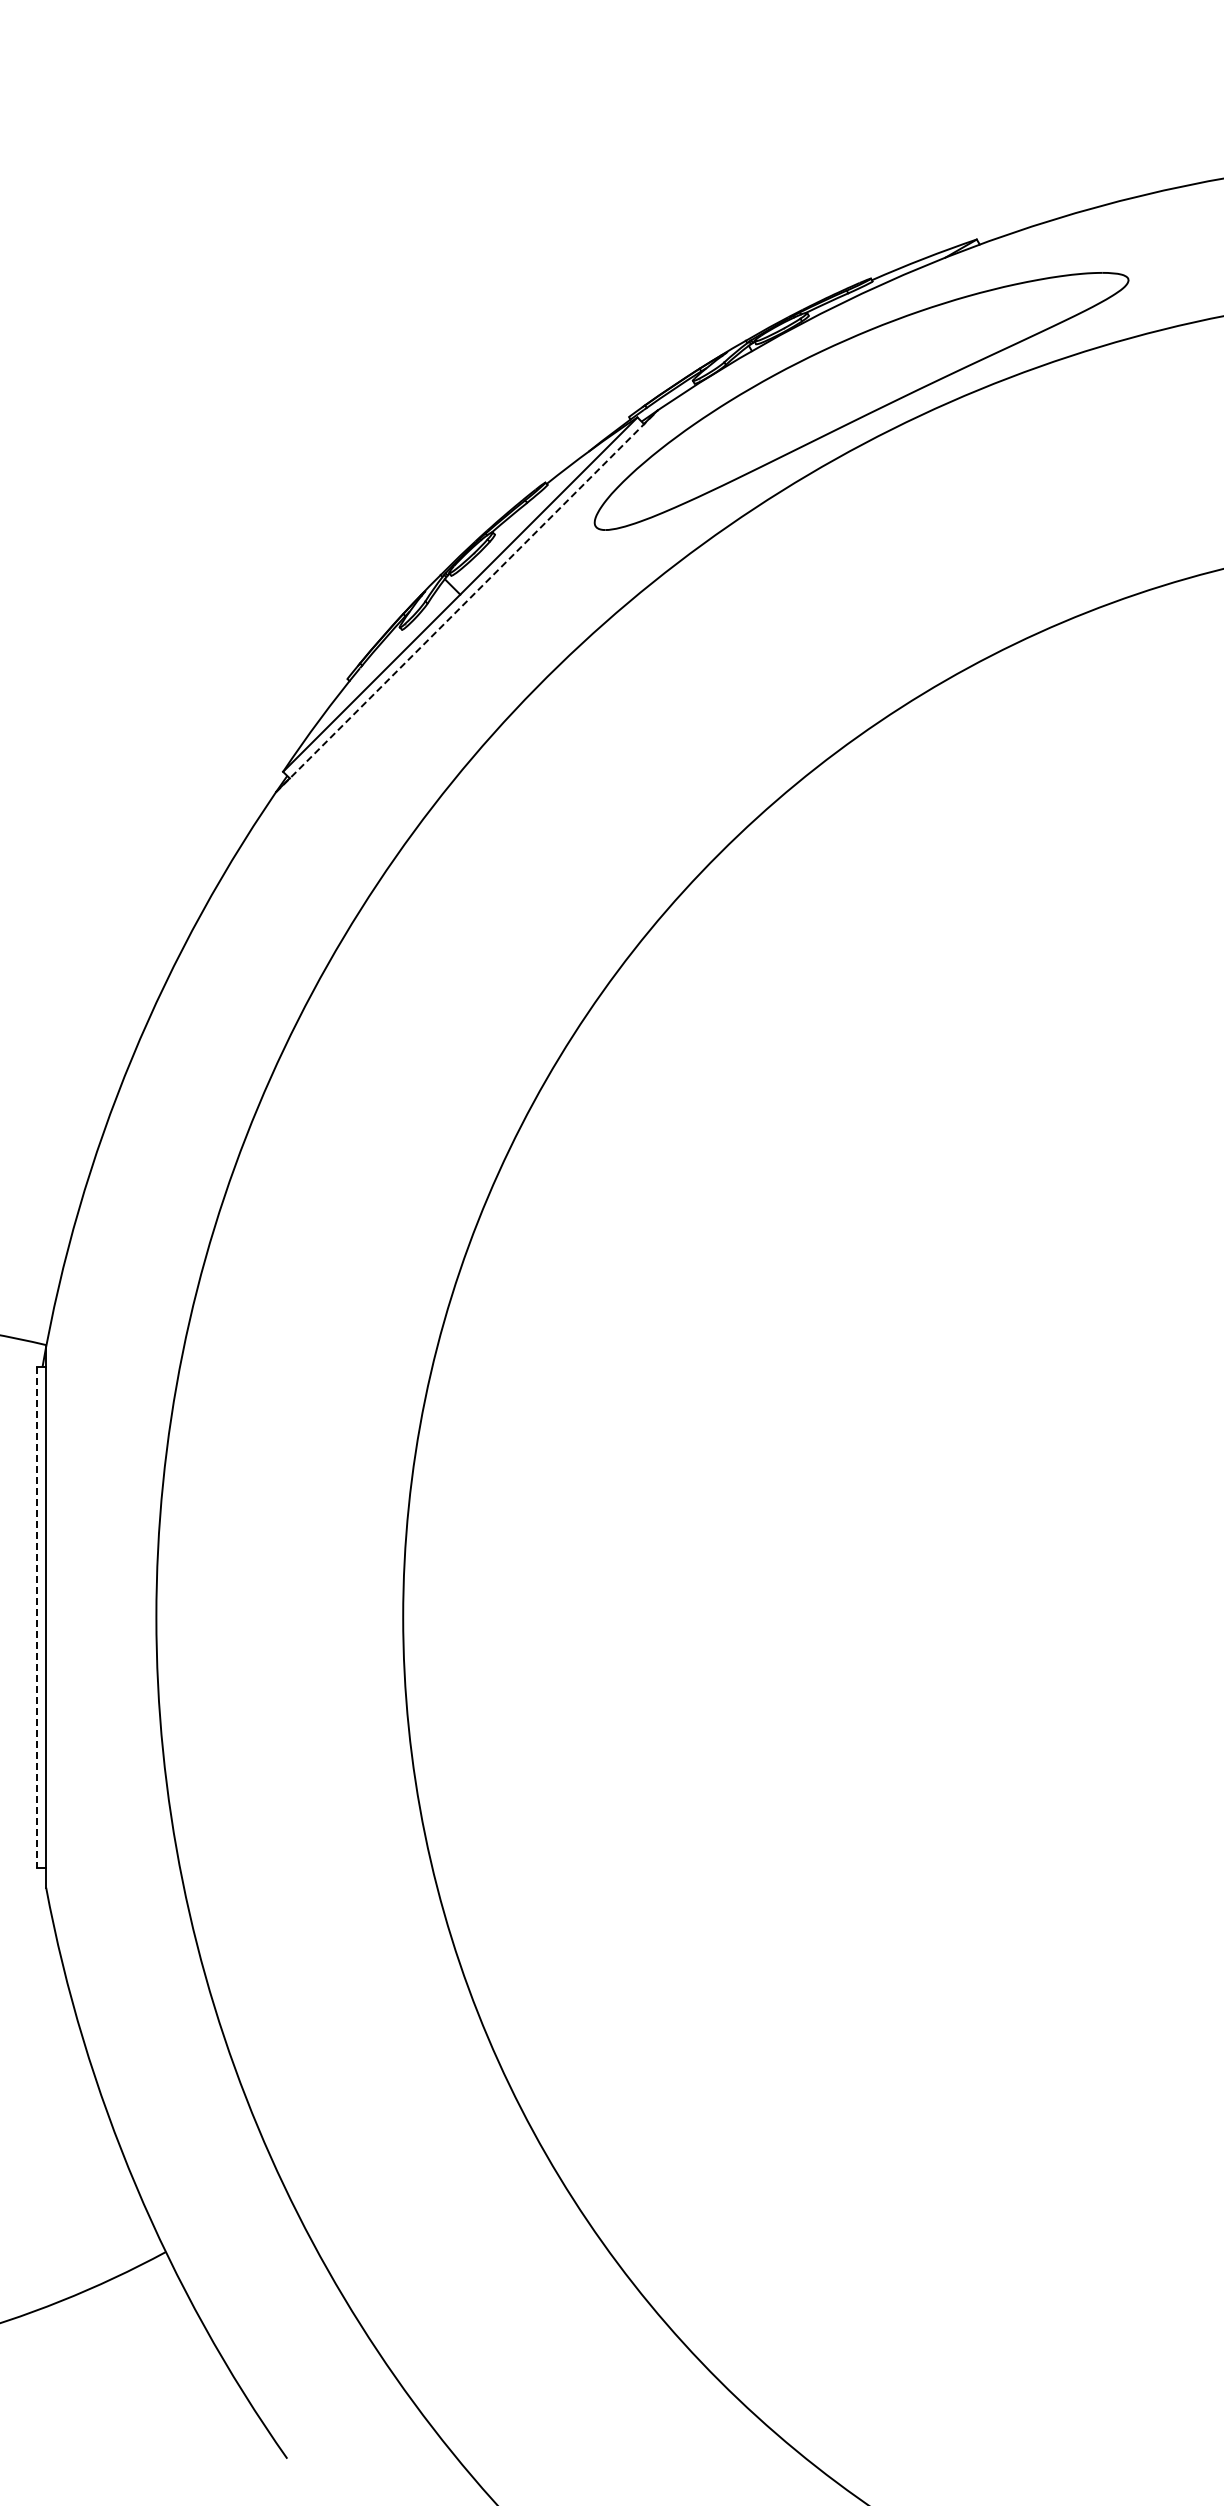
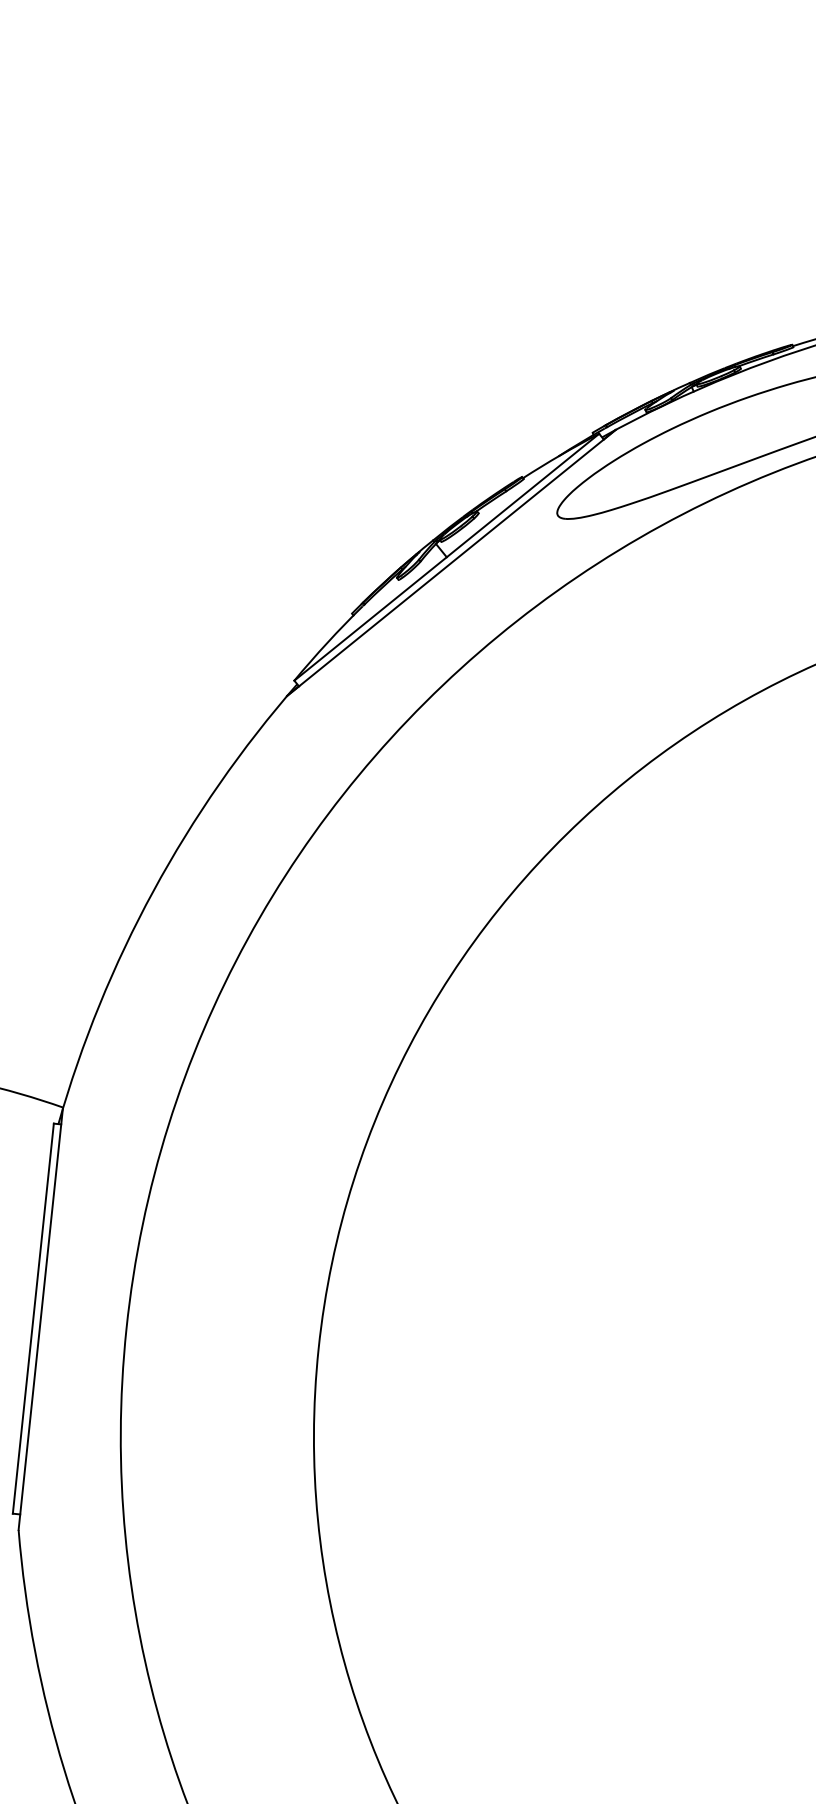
line: (467, 600) -> (451, 562), dashed -> solid
line: (36, 1617) -> (33, 1318), dashed -> solid

